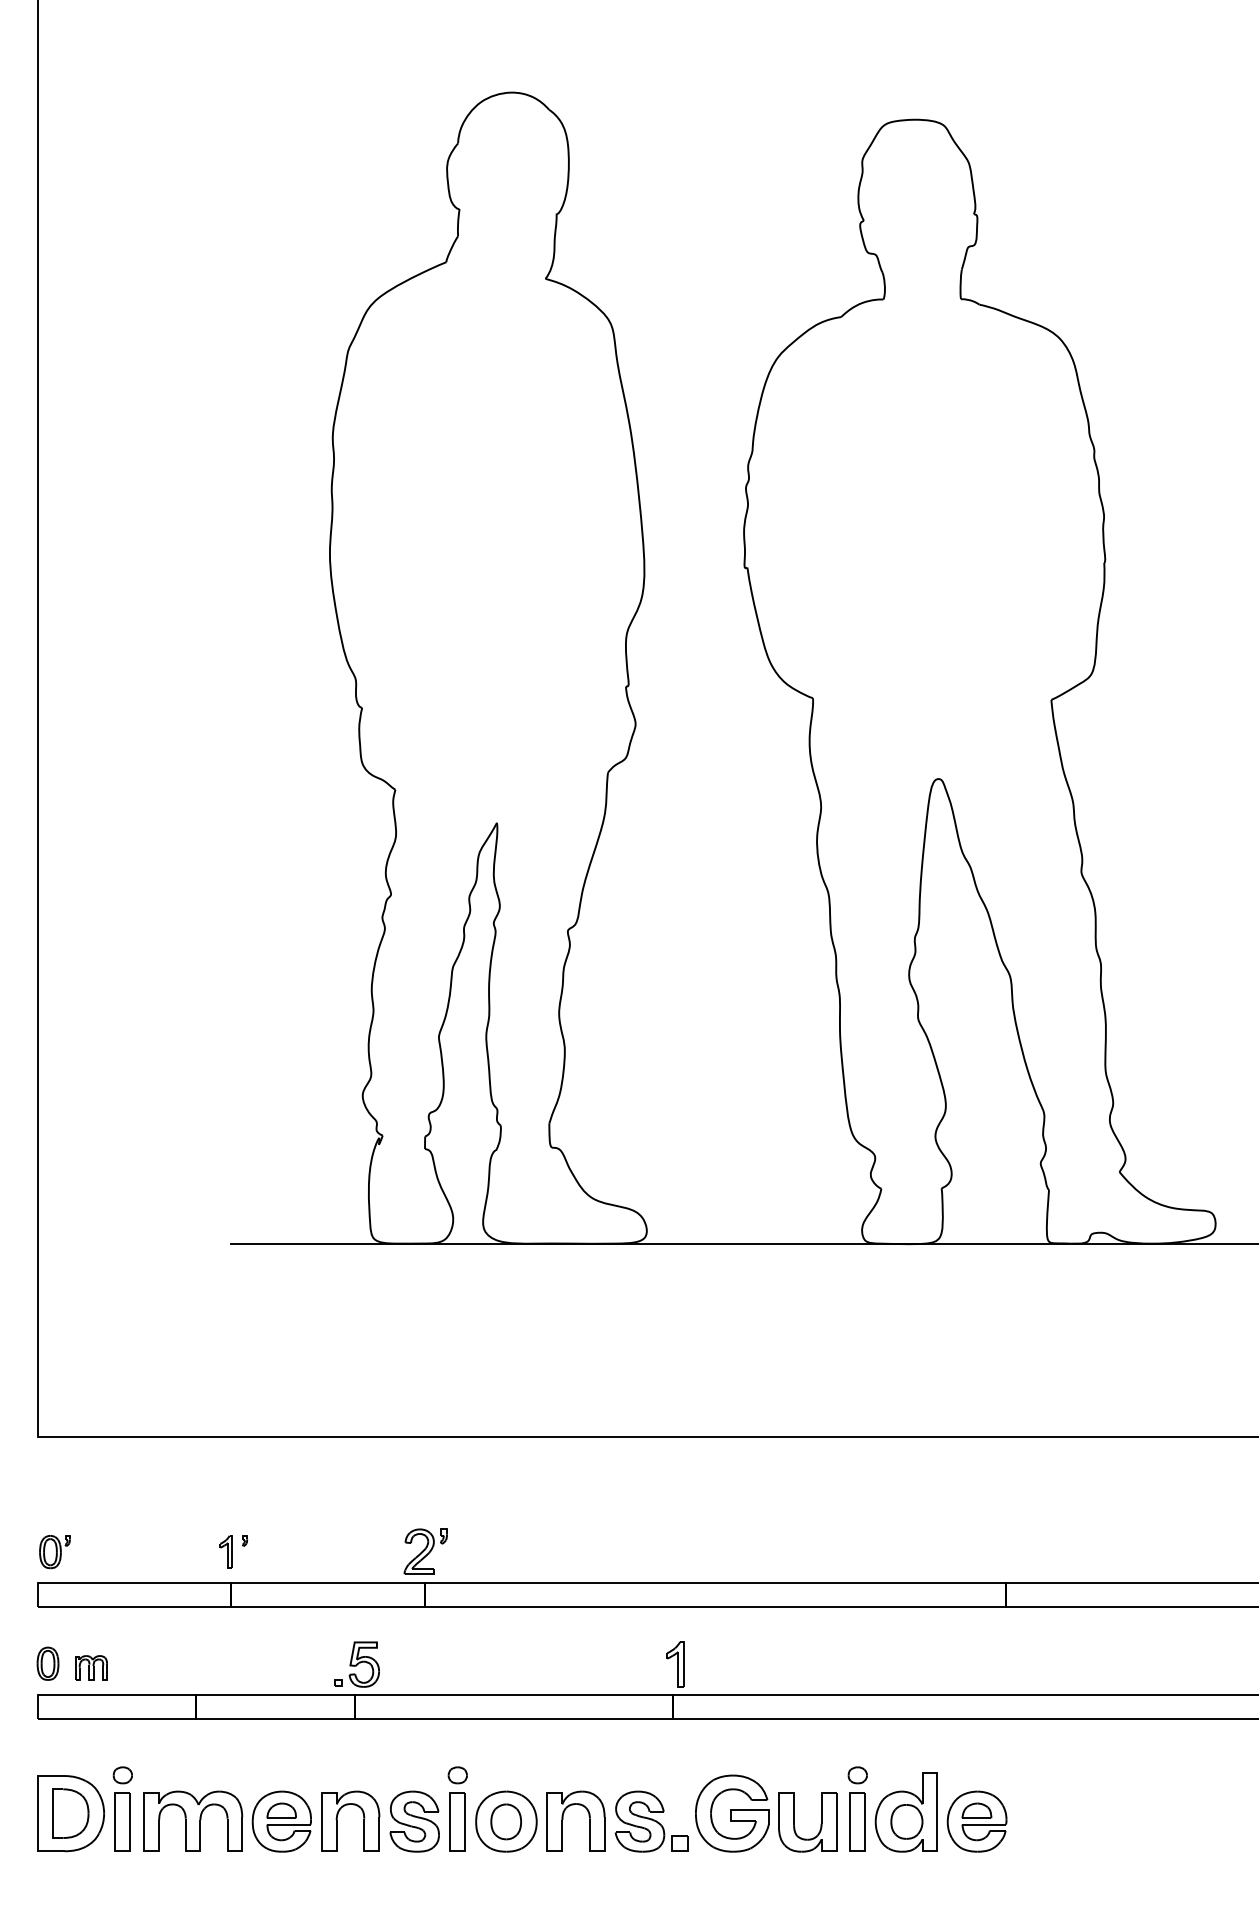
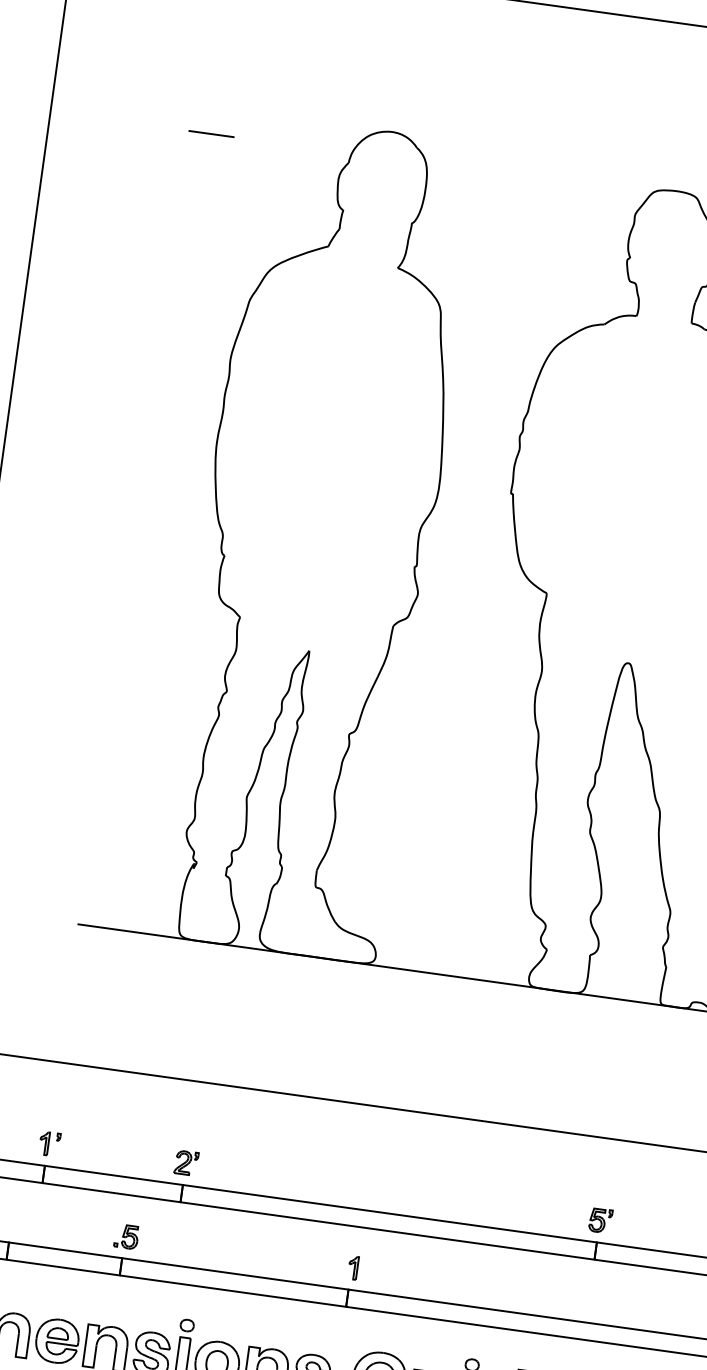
line: (263, 129) -> (211, 133), added
part: (425, 1551) -> (186, 1162), size x0.71
part: (1006, 1552) -> (600, 1221), added
part: (675, 1663) -> (353, 1267), size x0.71
part: (357, 1664) -> (126, 1236), size x0.71

